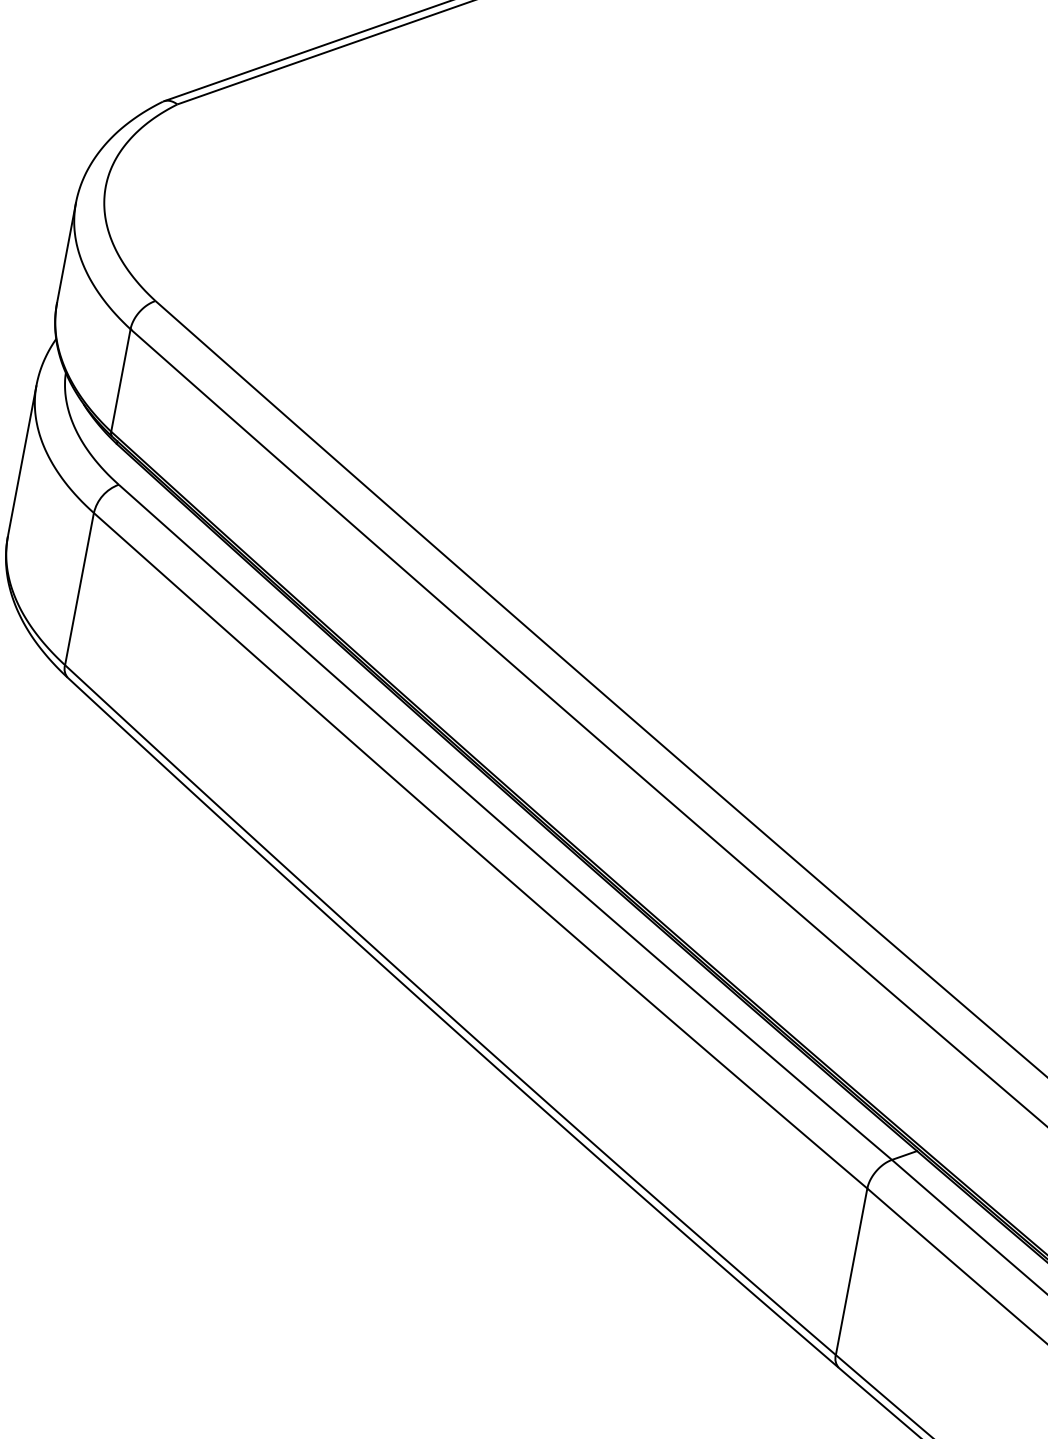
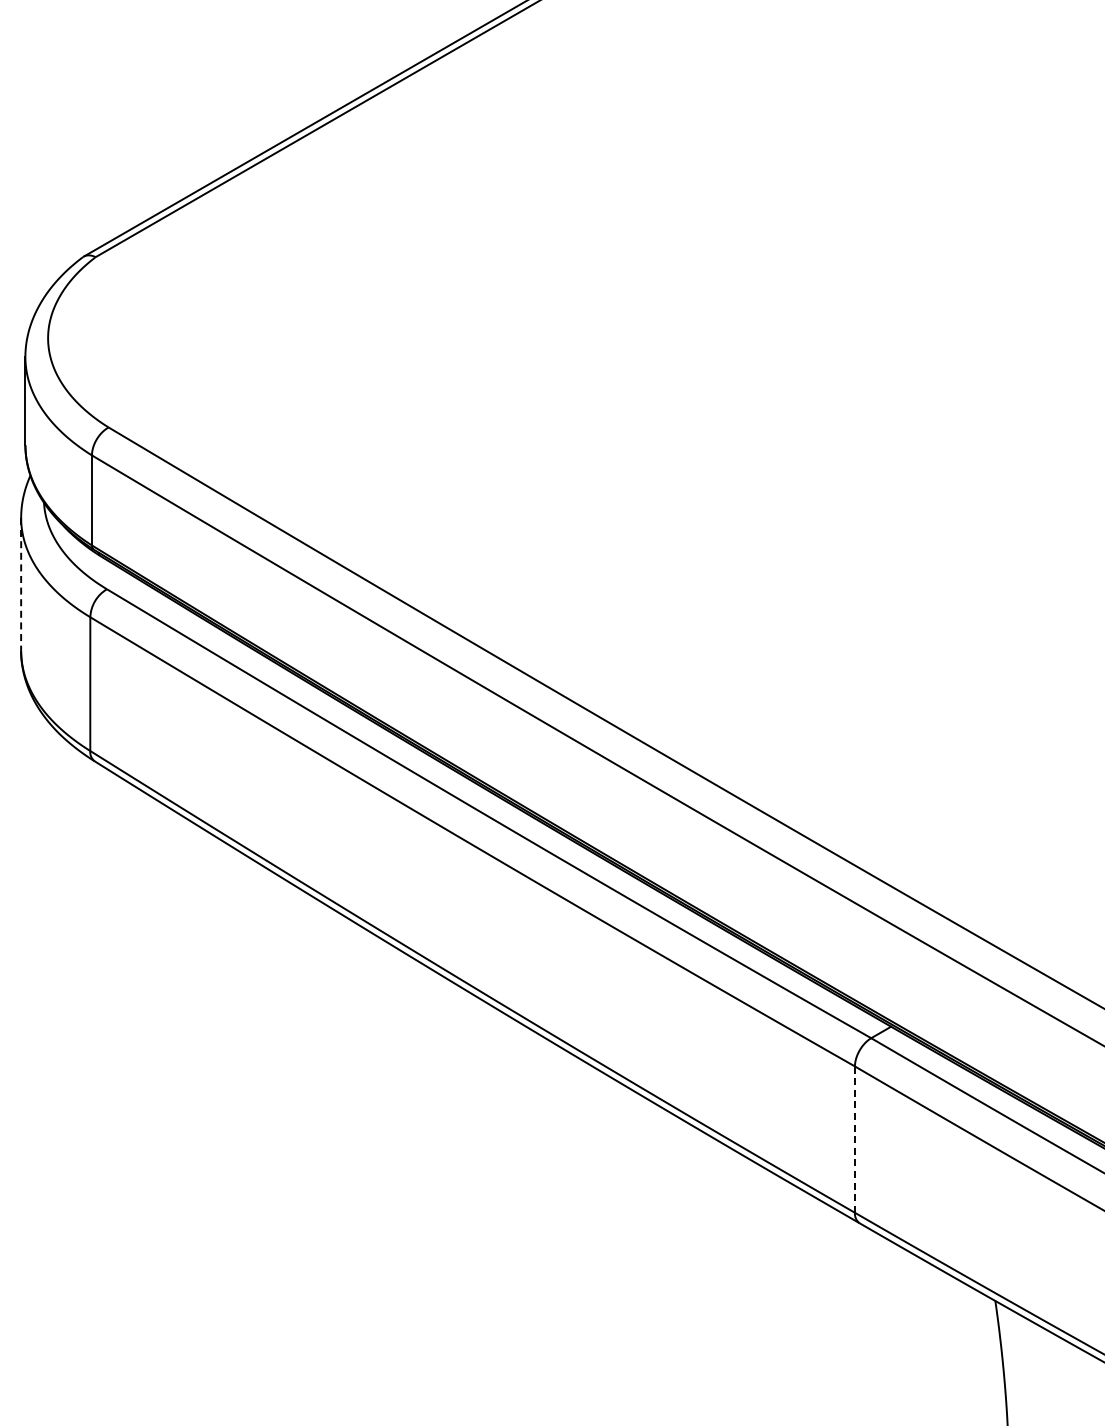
line: (22, 459) -> (21, 583), solid -> dashed
line: (851, 1271) -> (854, 1139), solid -> dashed

